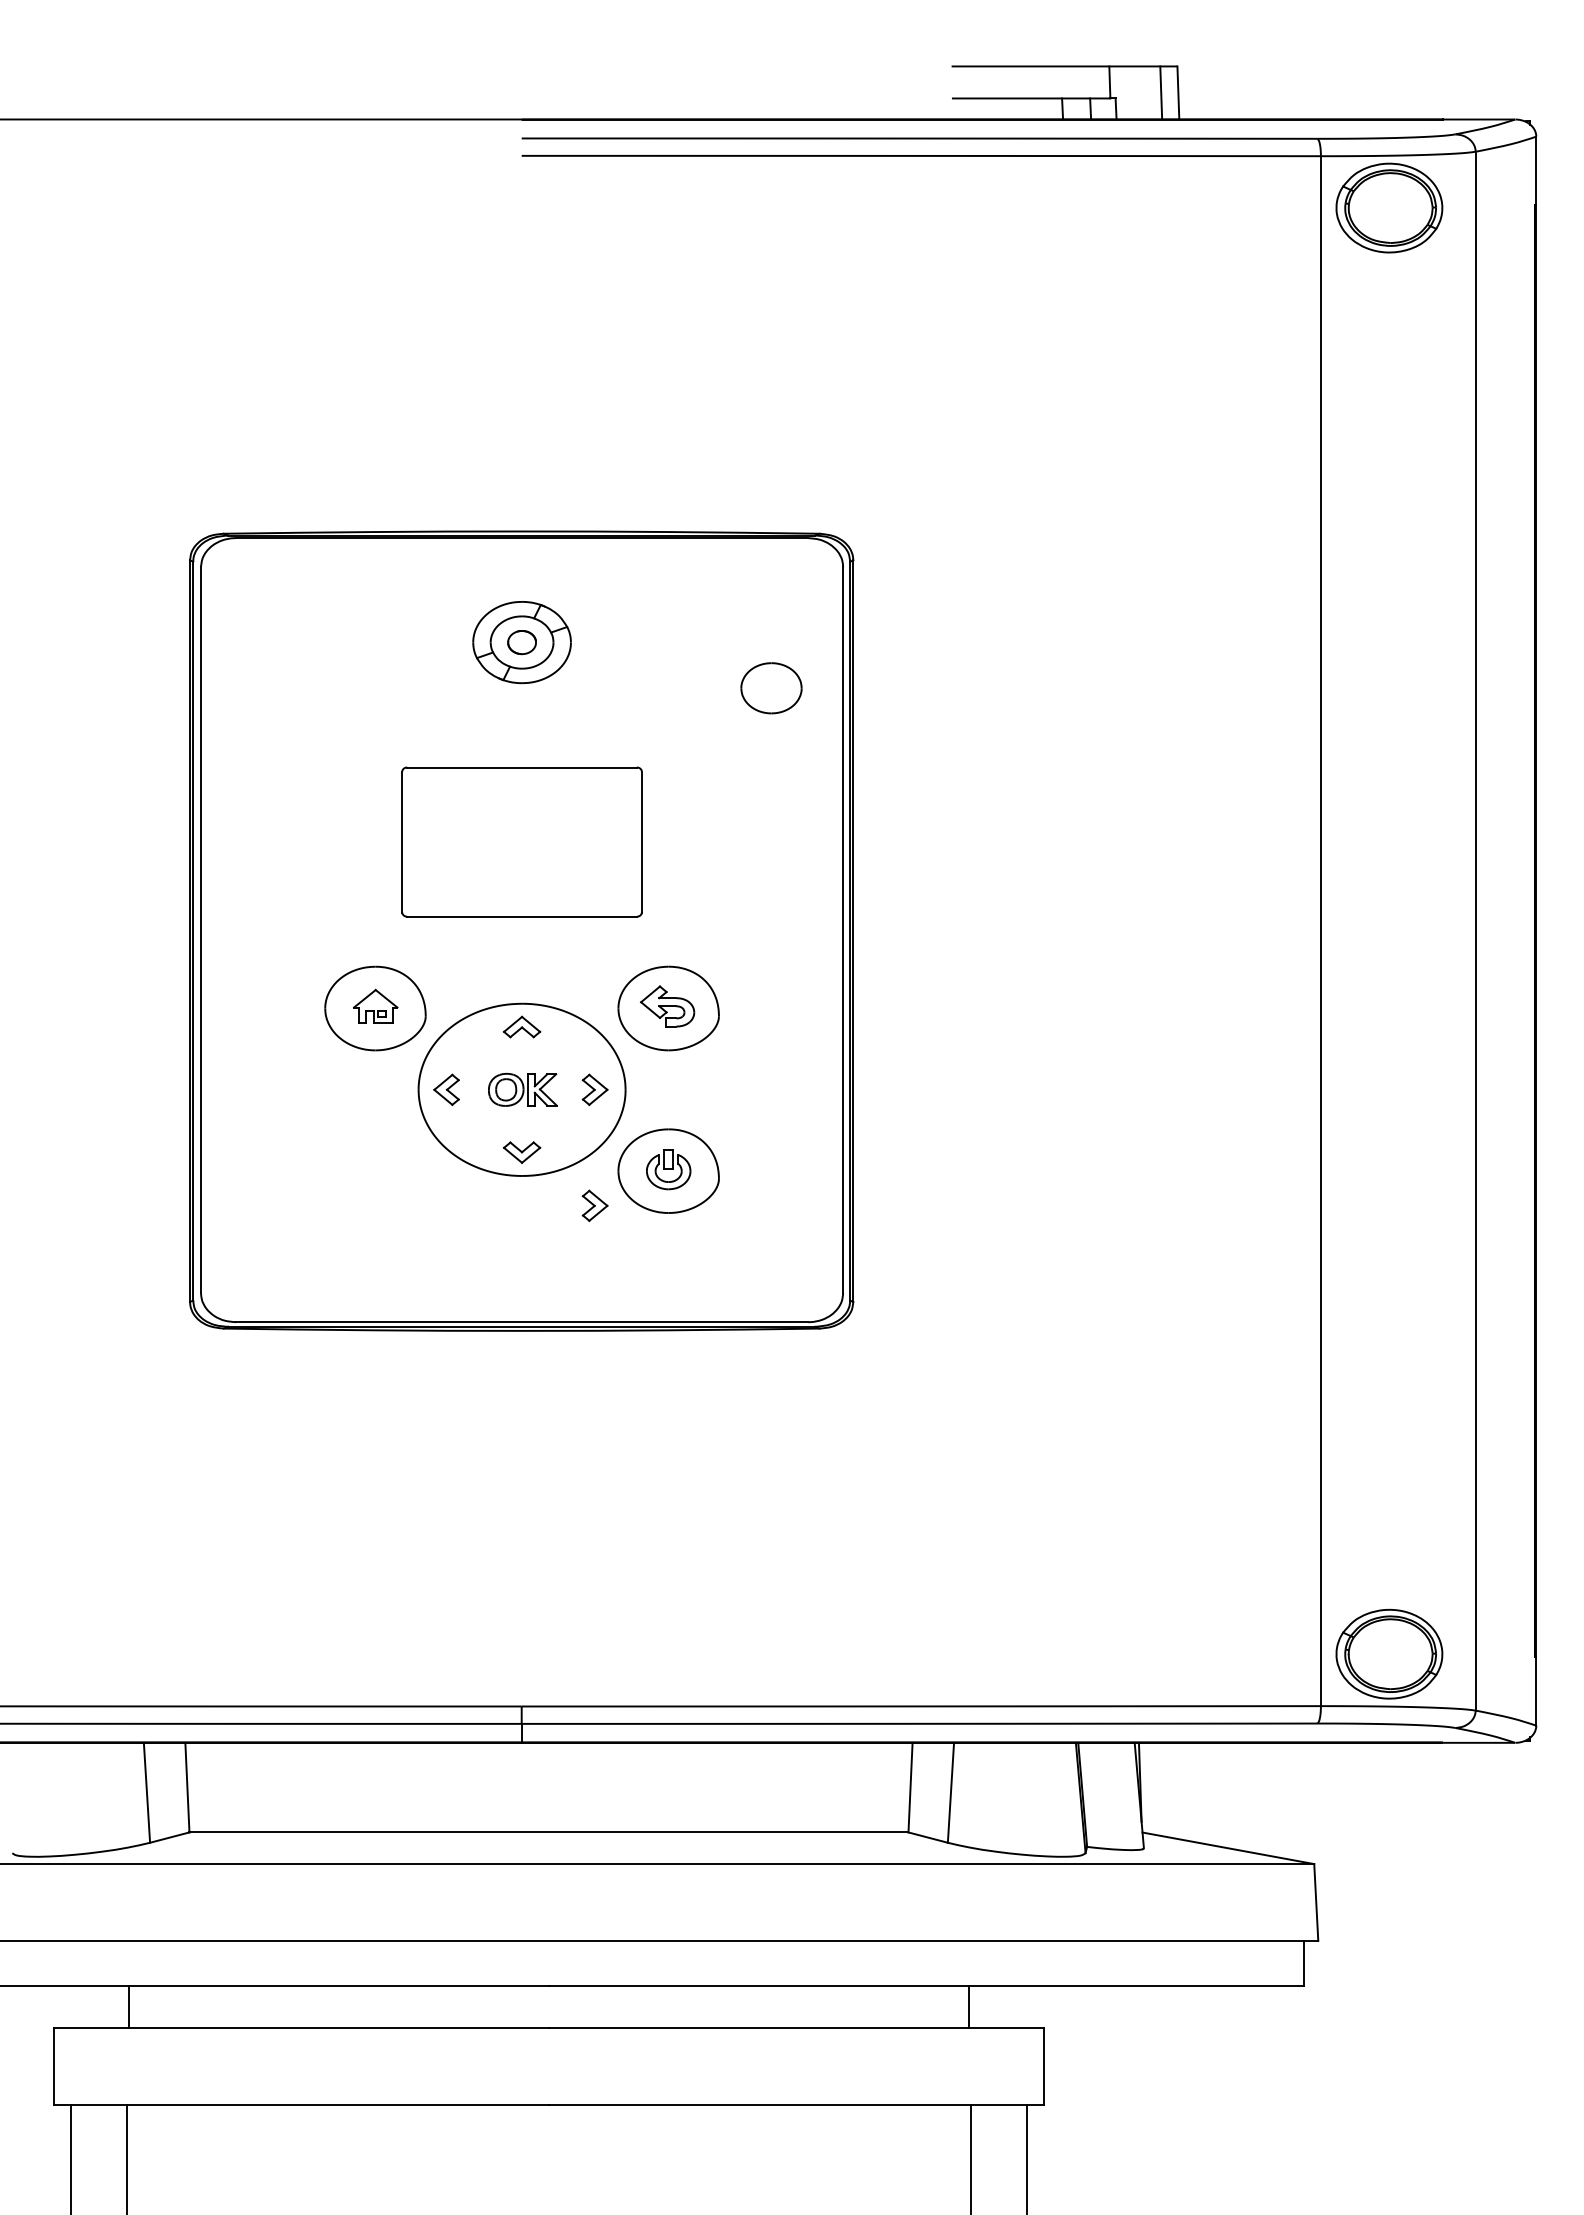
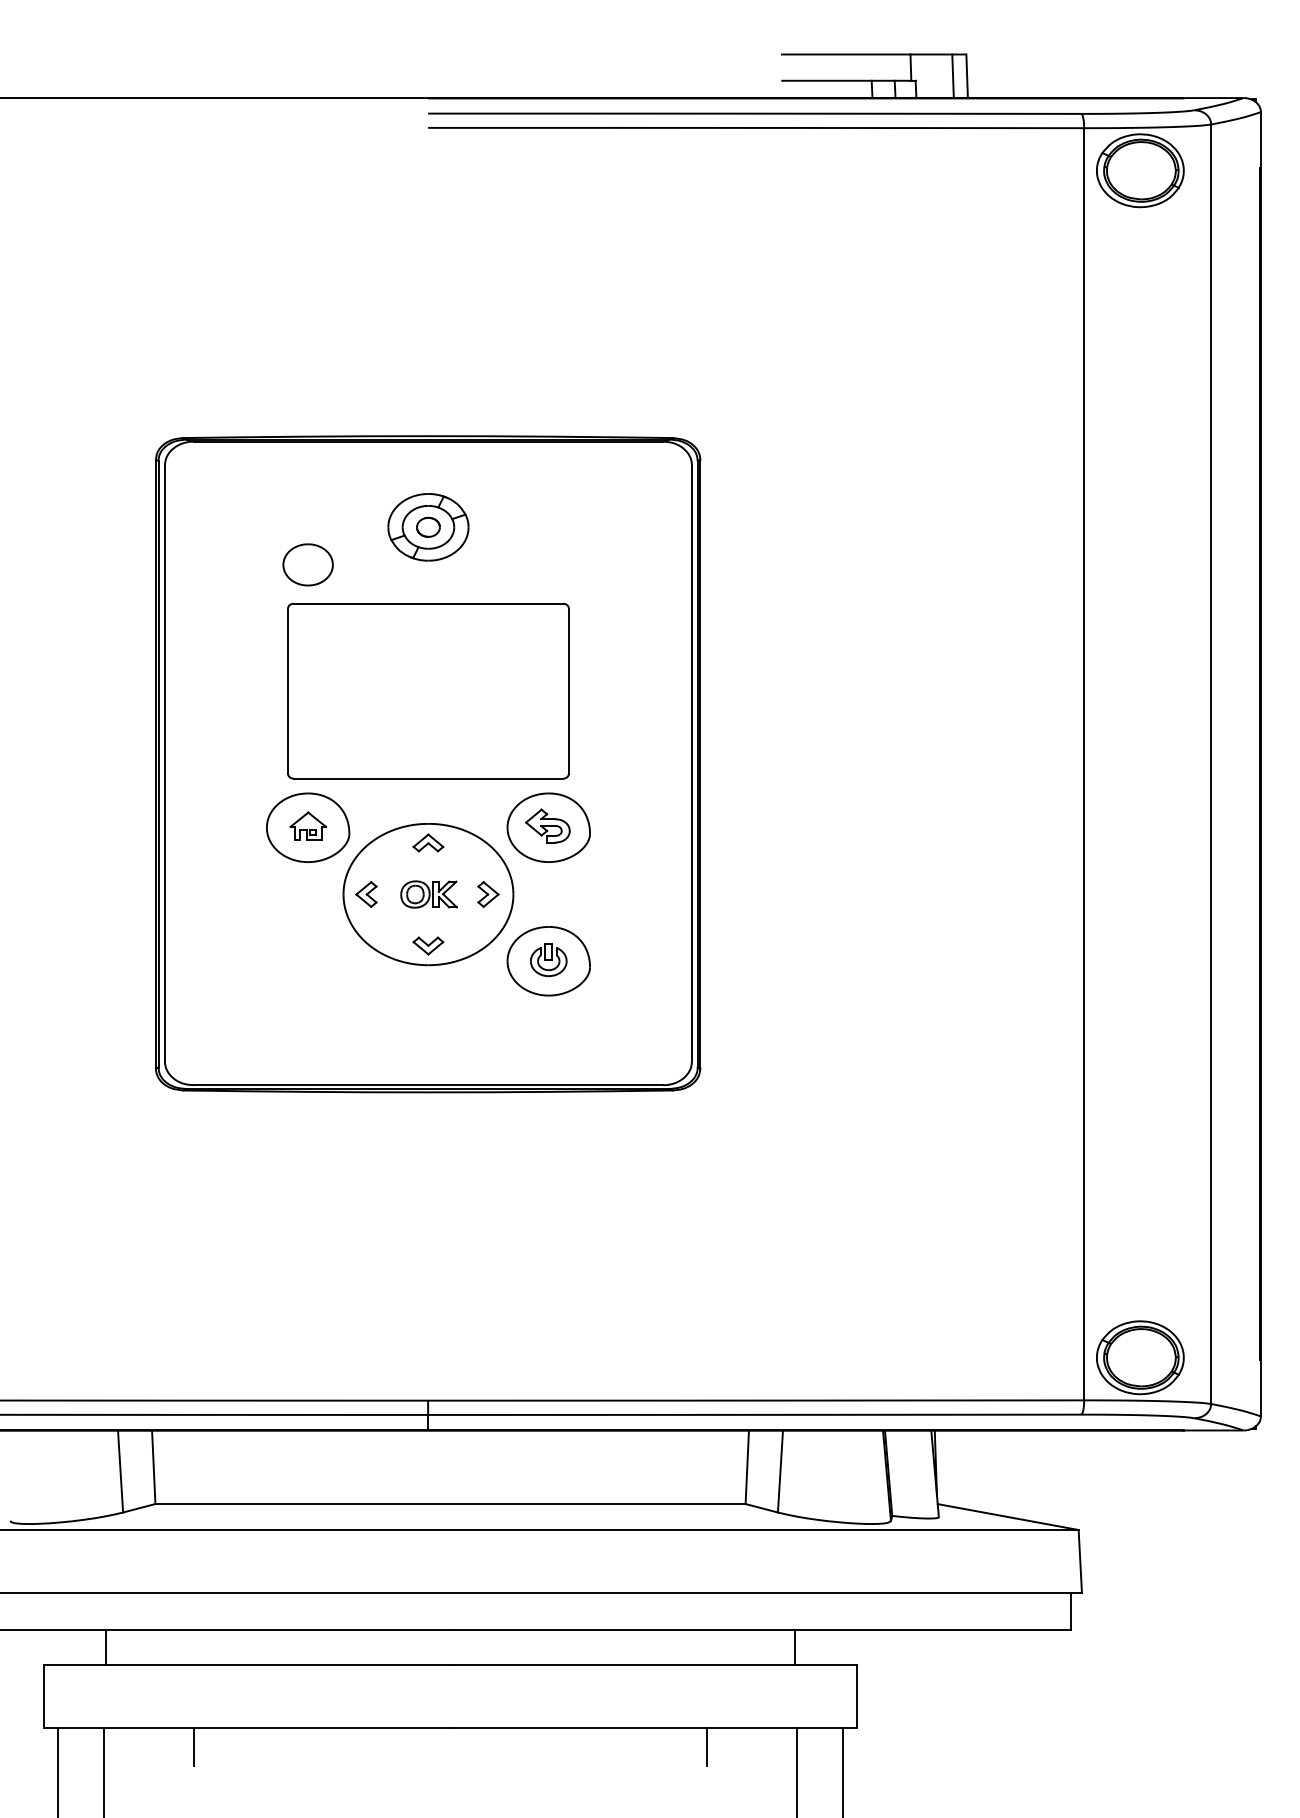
part: (771, 688) -> (308, 565), moved
part: (521, 841) -> (427, 690), size x1.43
part: (594, 1205) -> (487, 989), removed
line: (236, 2128) -> (194, 1747), added
line: (860, 2128) -> (706, 1747), added

